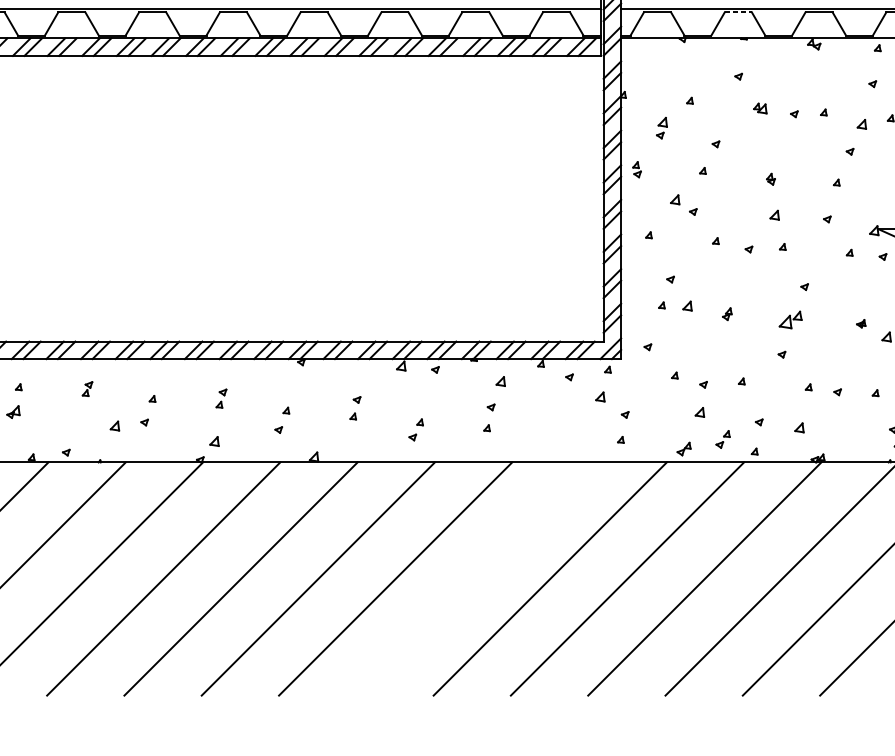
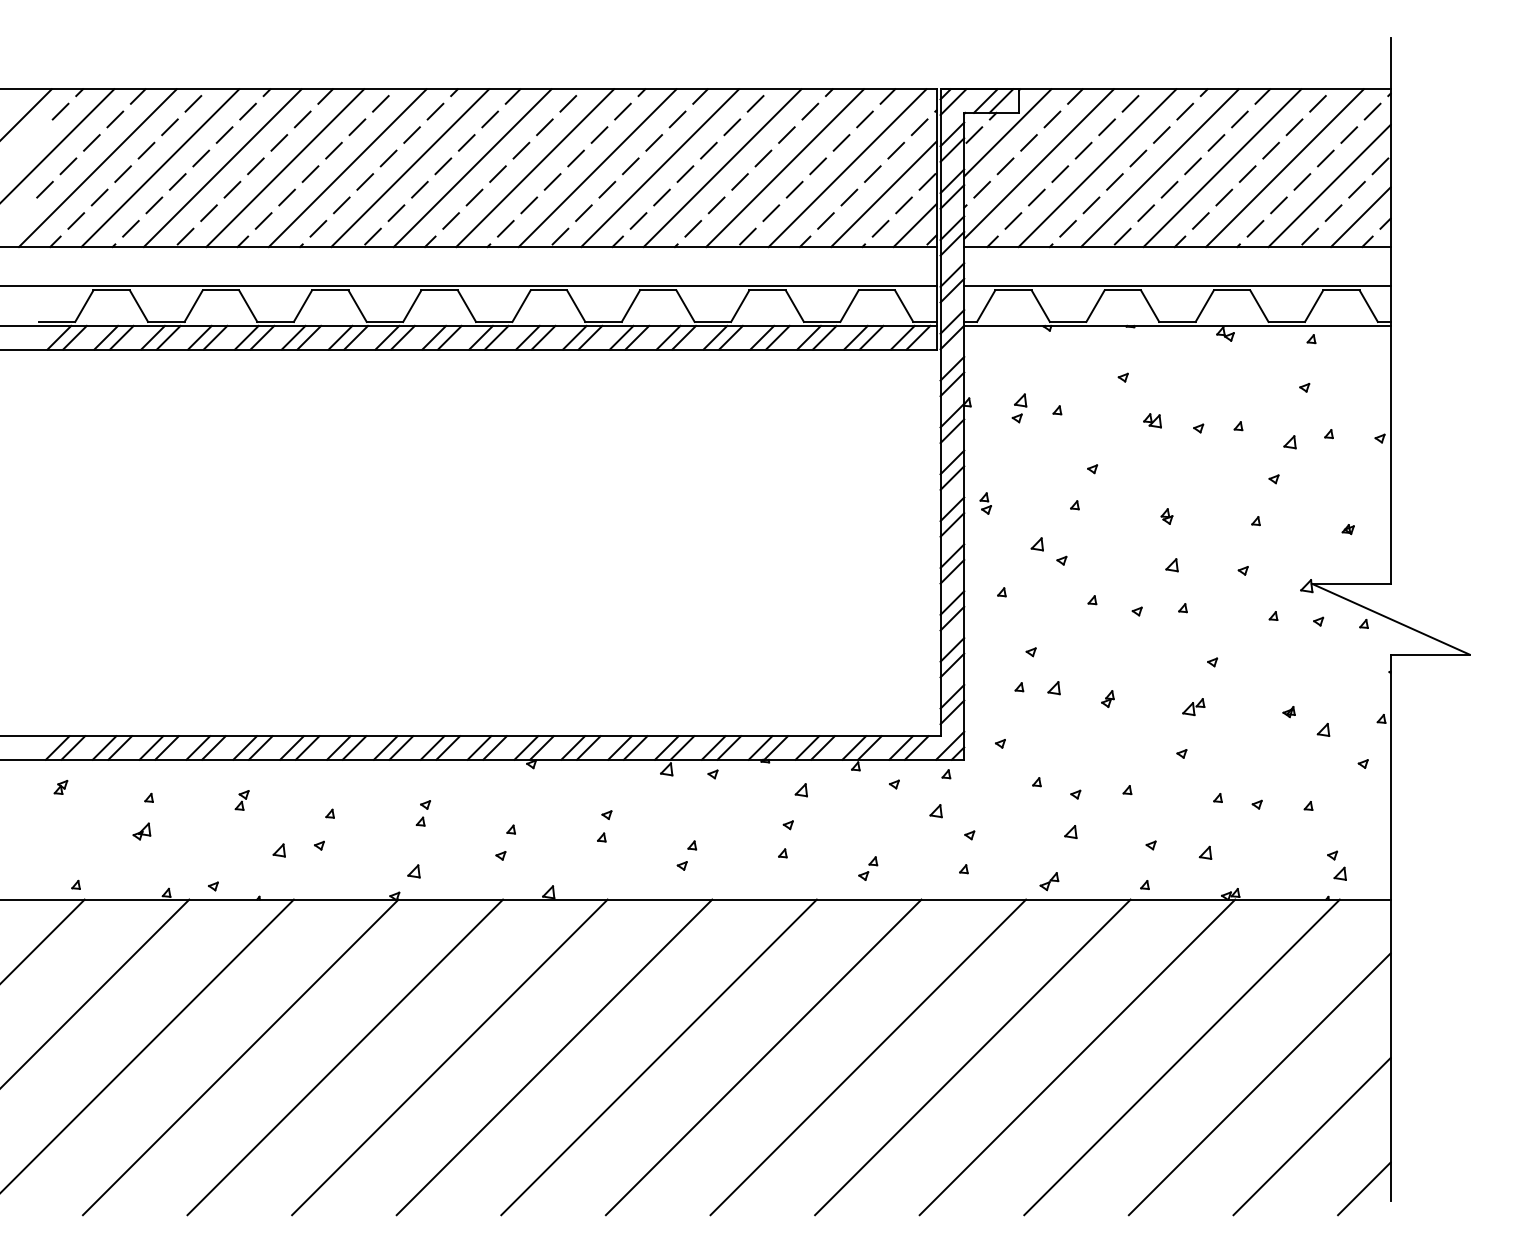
line: (738, 12) -> (1123, 290), dashed -> solid
part: (661, 128) -> (1019, 408), moved
part: (790, 320) -> (1193, 707), size x0.71
part: (723, 439) -> (868, 868), moved
line: (472, 579) -> (763, 1057), added

